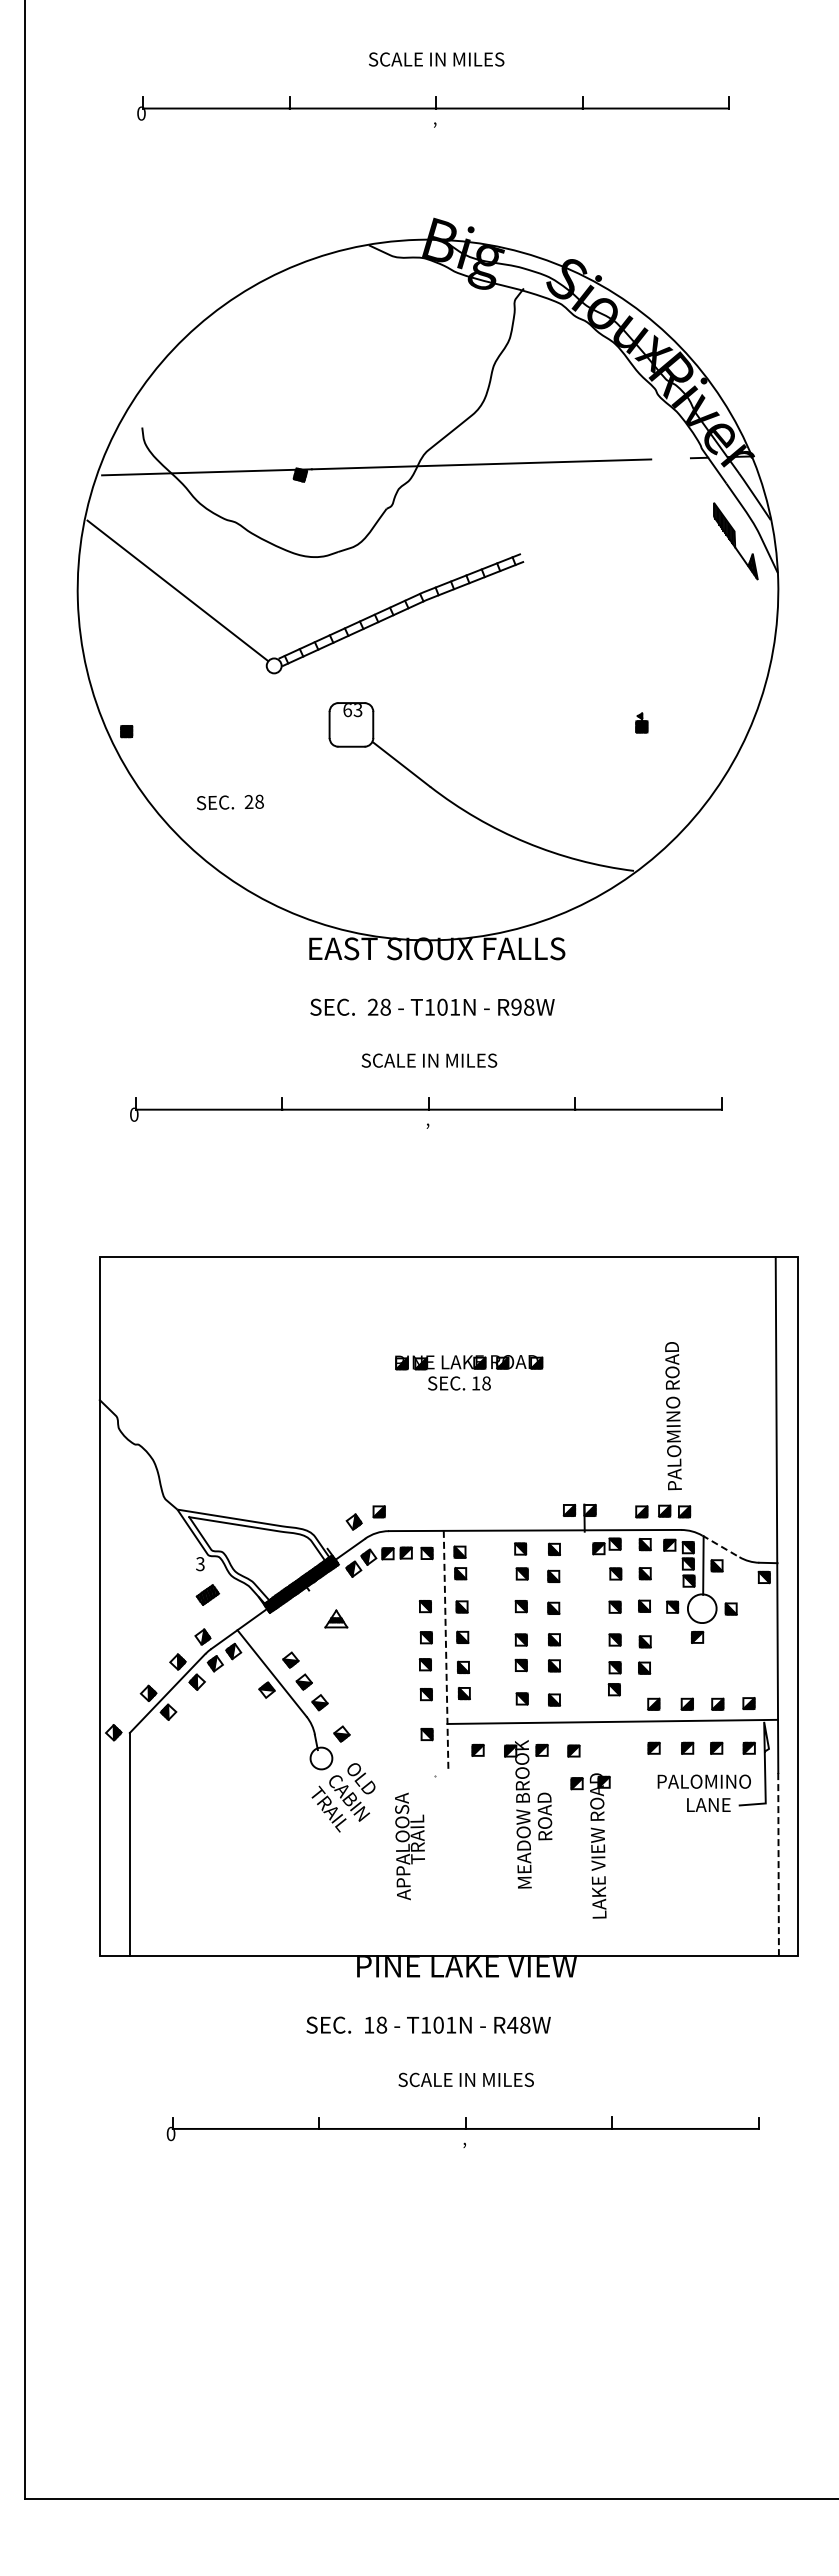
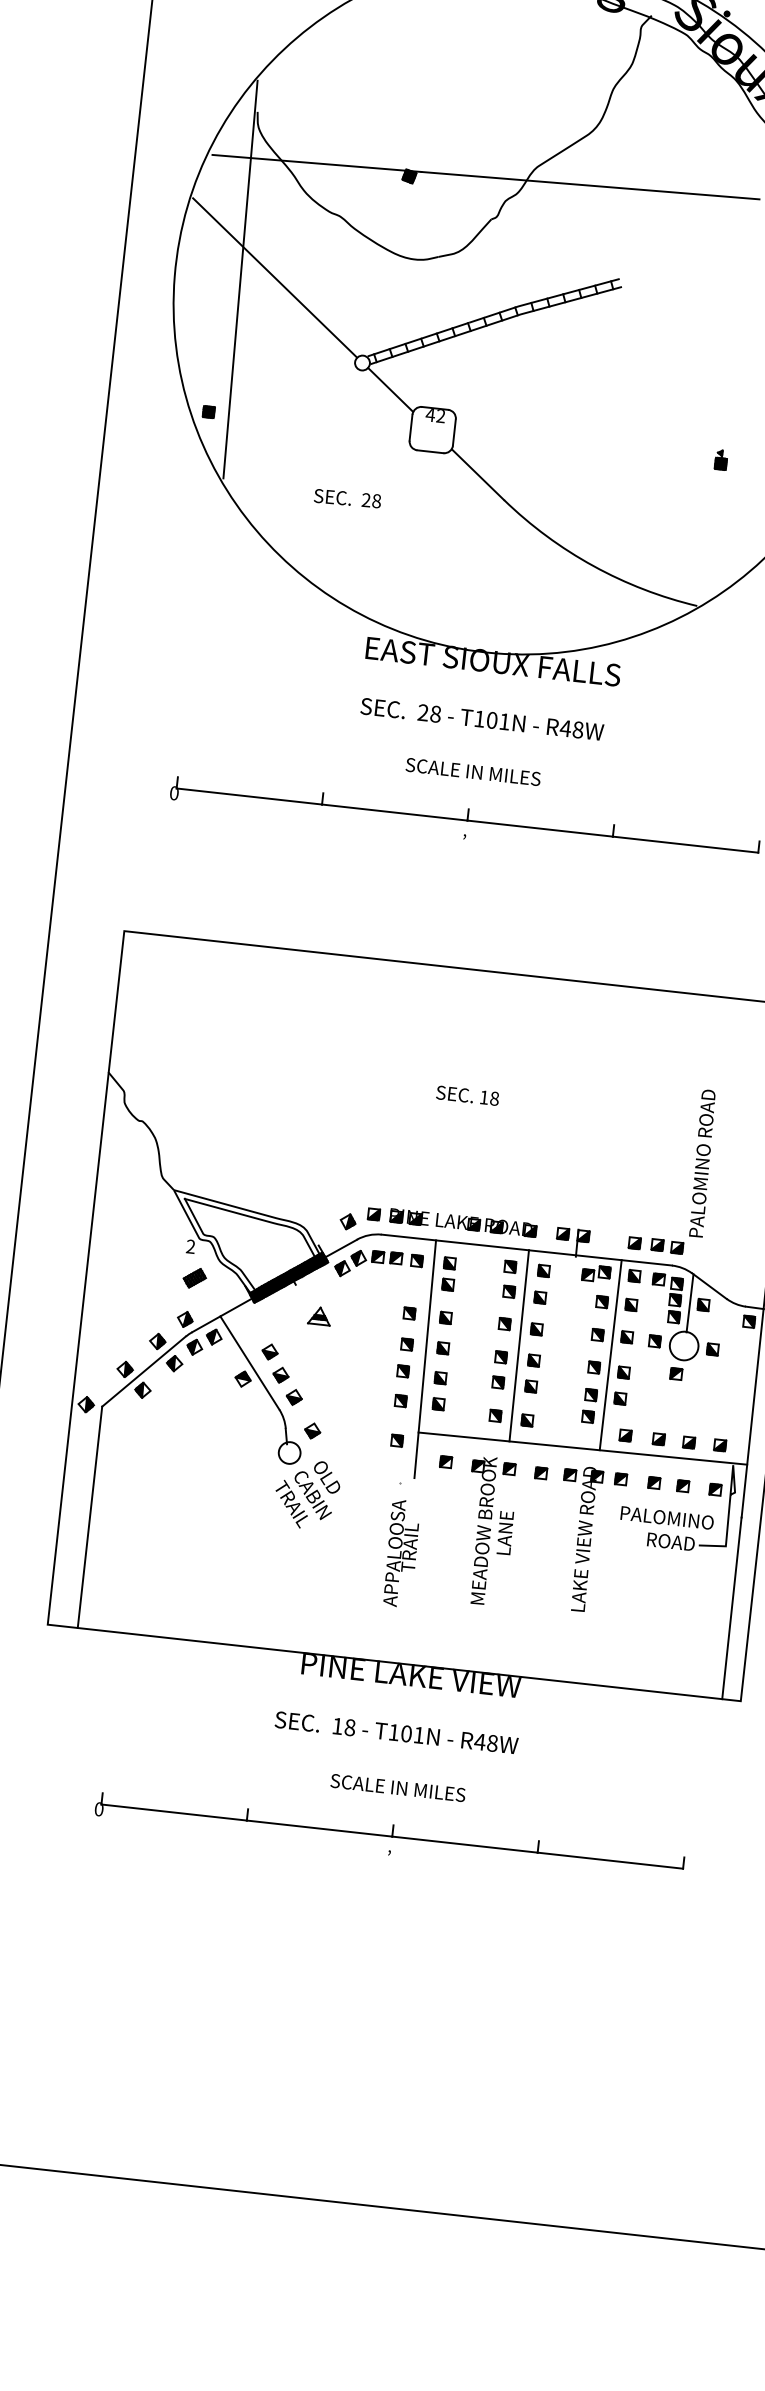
line: (143, 595) -> (240, 278), added
line: (304, 689) -> (390, 389), added
text: (352, 710) -> (435, 415), 63 -> 42
text: (230, 802) -> (347, 498), moved
text: (516, 1006) -> (565, 727), R98W -> R48W
part: (469, 1362) -> (463, 1223), moved
text: (673, 1416) -> (702, 1163), moved
line: (720, 1546) -> (709, 1286), dashed -> solid
text: (200, 1564) -> (190, 1247), 3 -> 2
line: (629, 1625) -> (610, 1354), added
line: (537, 1626) -> (518, 1345), added
line: (446, 1650) -> (425, 1359), dashed -> solid
text: (711, 1805) -> (671, 1542), LANE -> ROAD
text: (544, 1816) -> (504, 1535), ROAD -> LANE
part: (590, 1845) -> (576, 1537), moved
text: (409, 1846) -> (401, 1553), moved
line: (778, 1865) -> (731, 1609), dashed -> solid
text: (428, 2024) -> (396, 1732), moved

